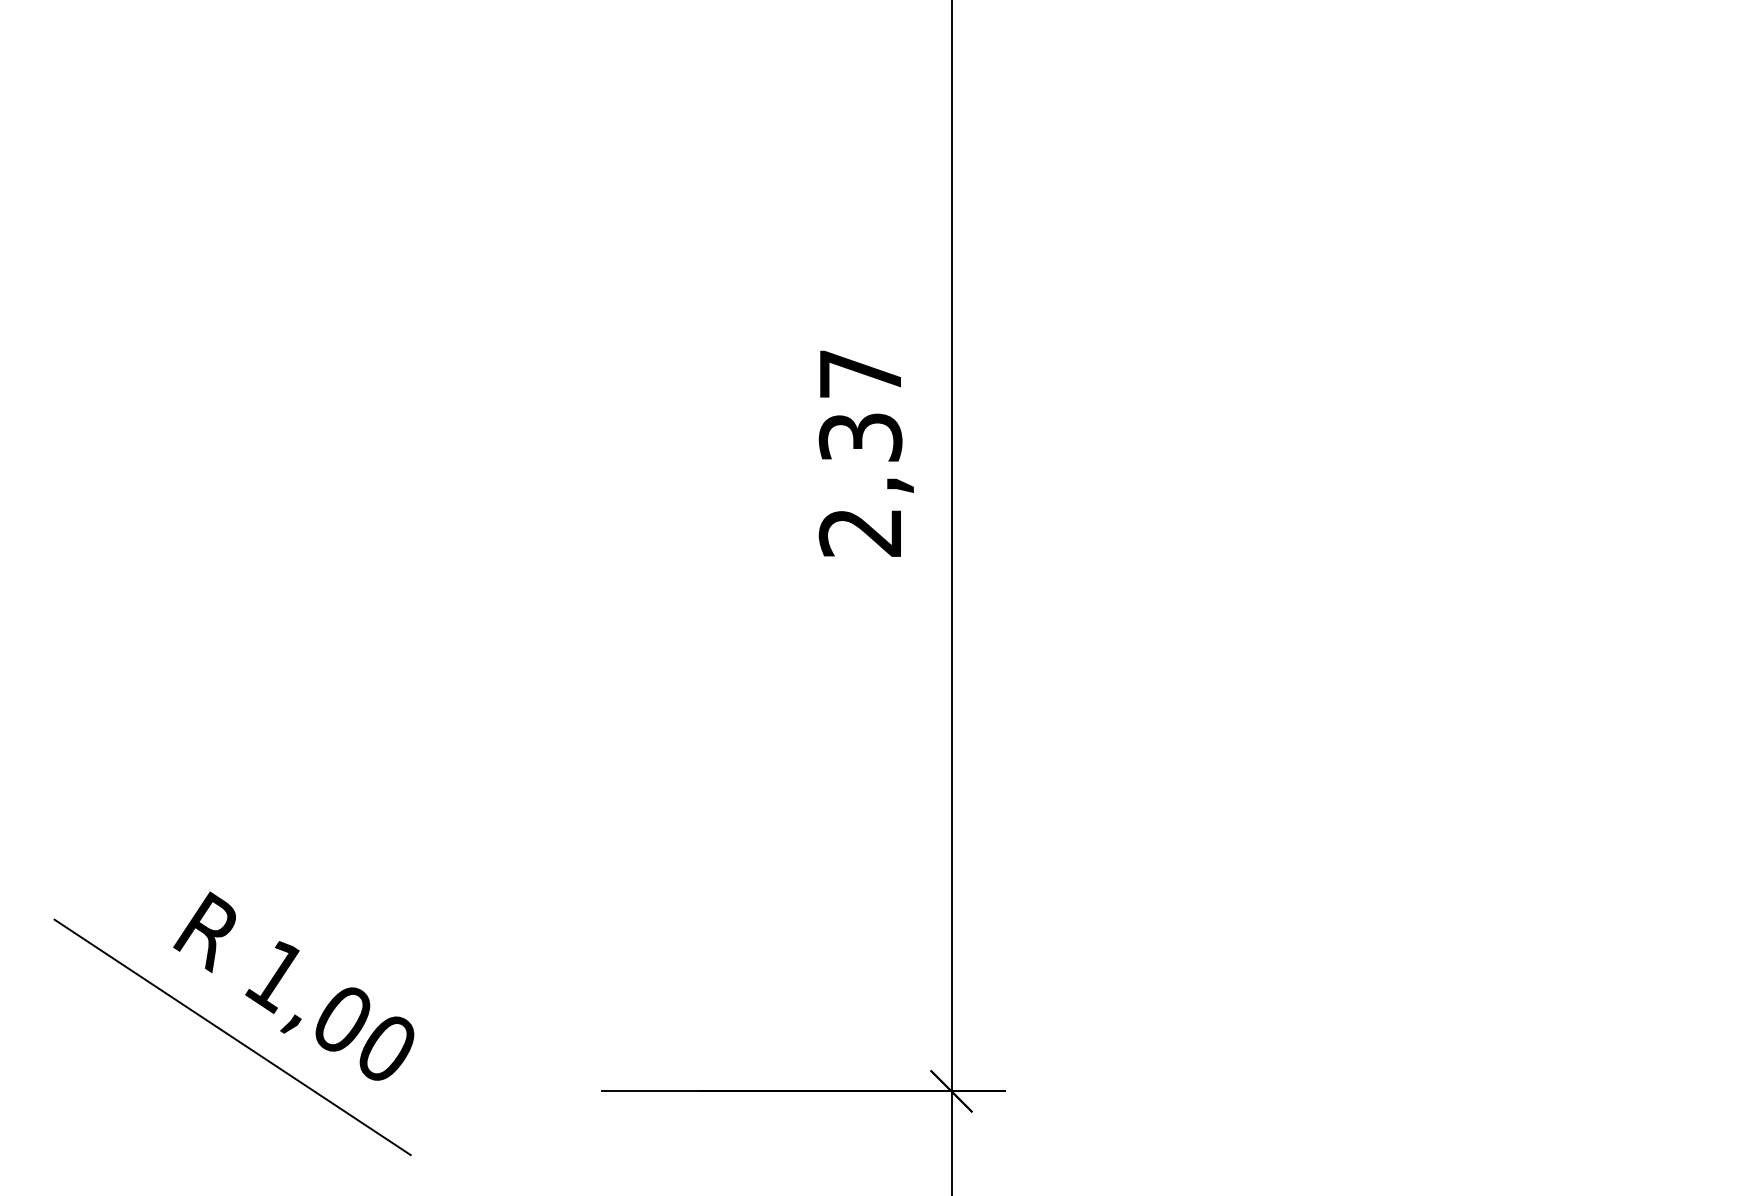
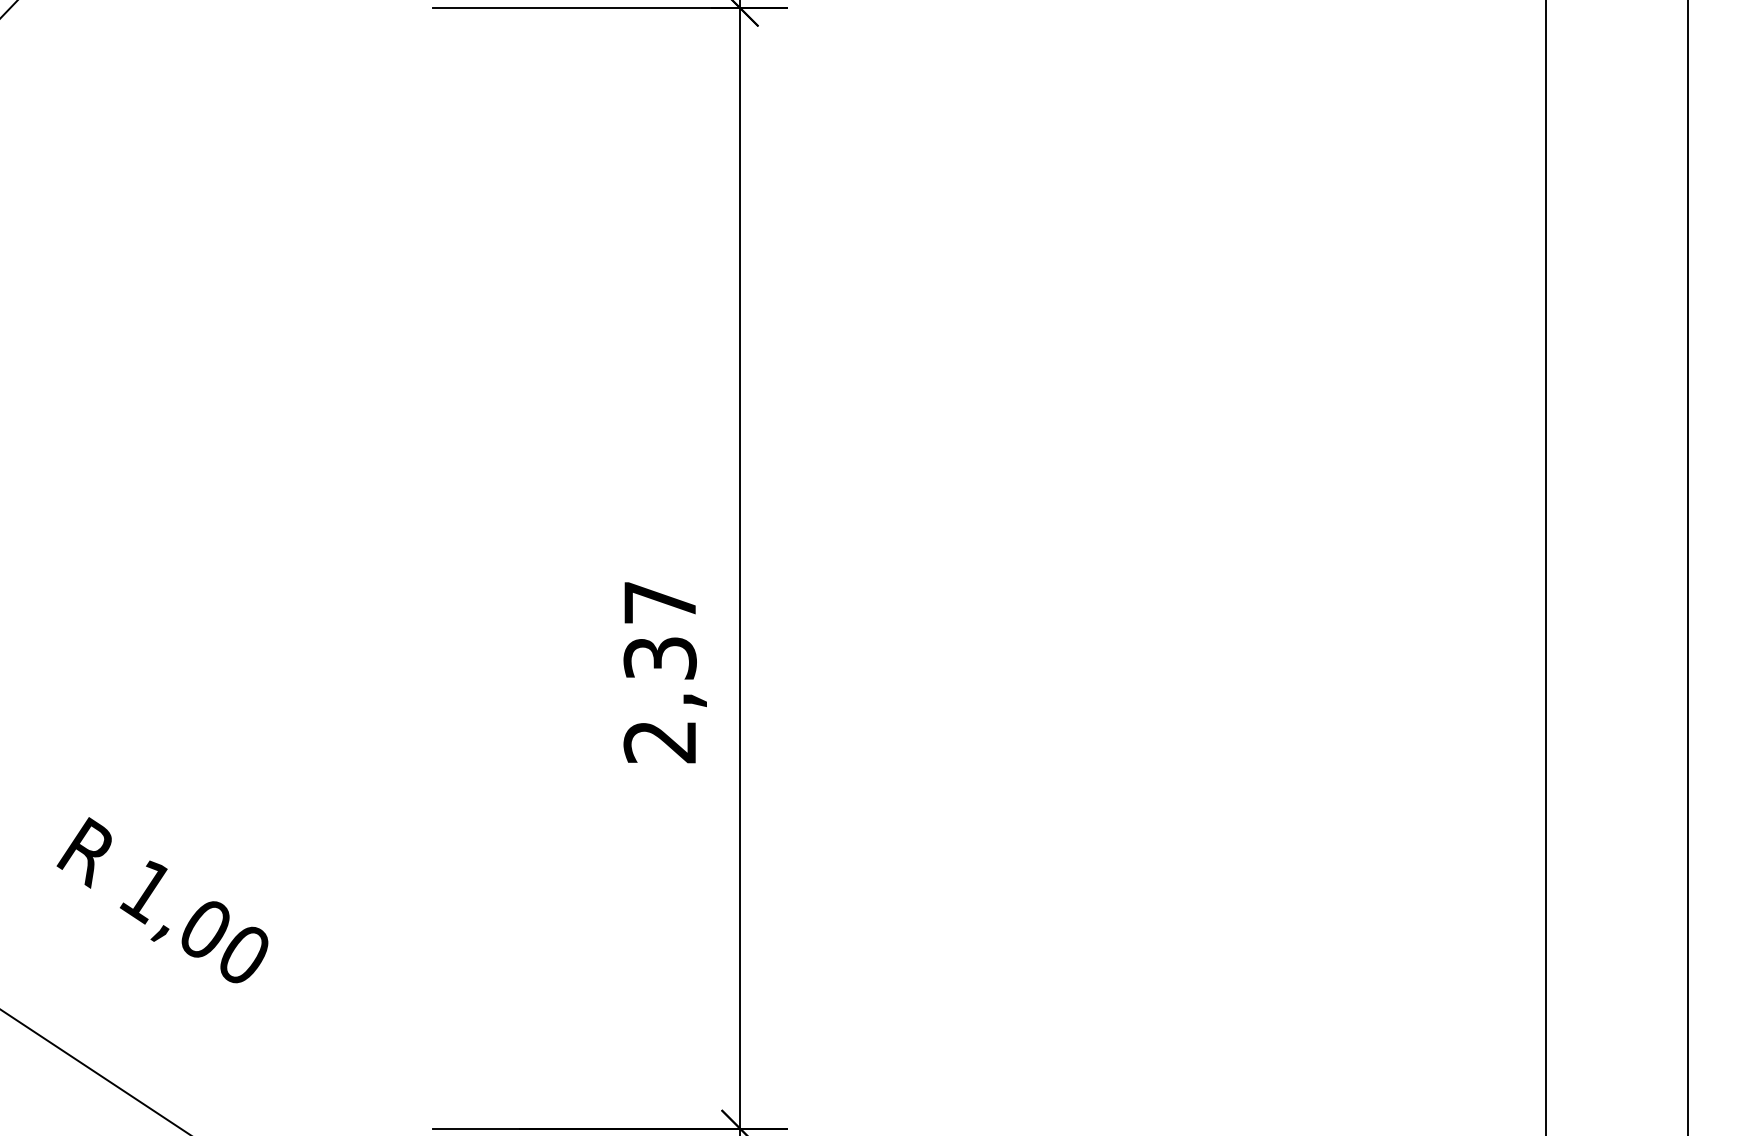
text: (865, 453) -> (664, 672), moved
text: (293, 986) -> (162, 900), moved

